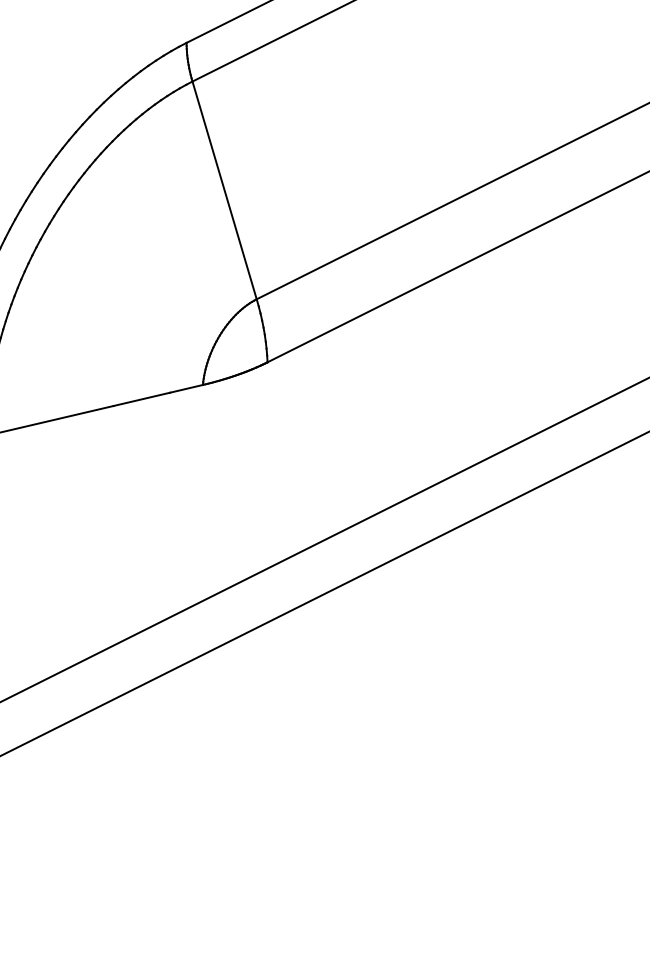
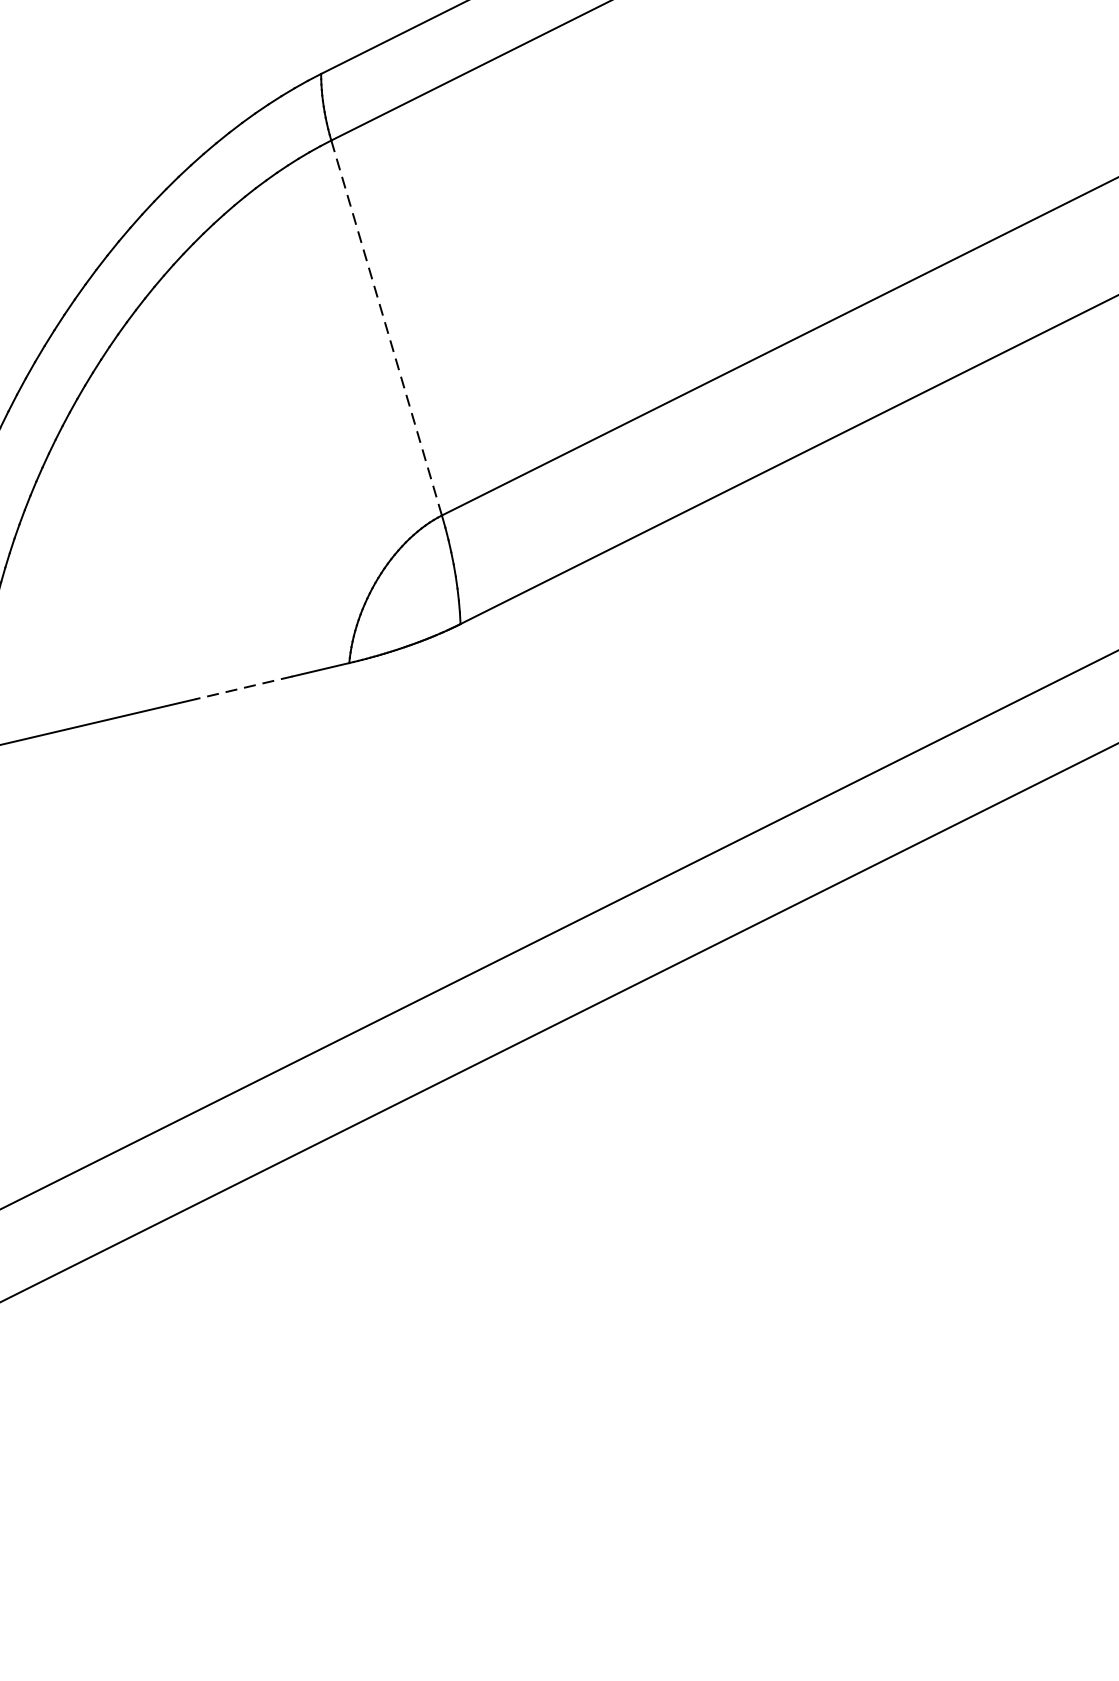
line: (224, 190) -> (386, 328), solid -> dashed
line: (141, 399) -> (243, 688), solid -> dashed

